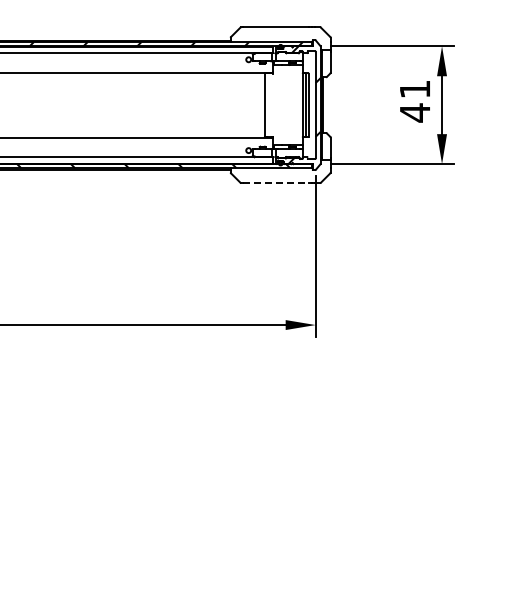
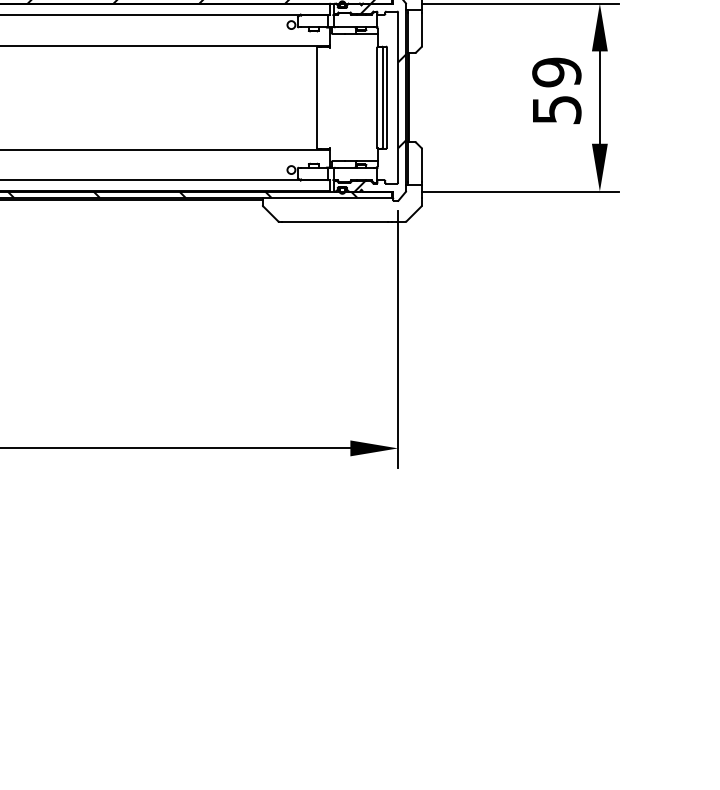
text: (414, 101) -> (555, 91), 41 -> 59
line: (276, 183) -> (335, 222), dashed -> solid

